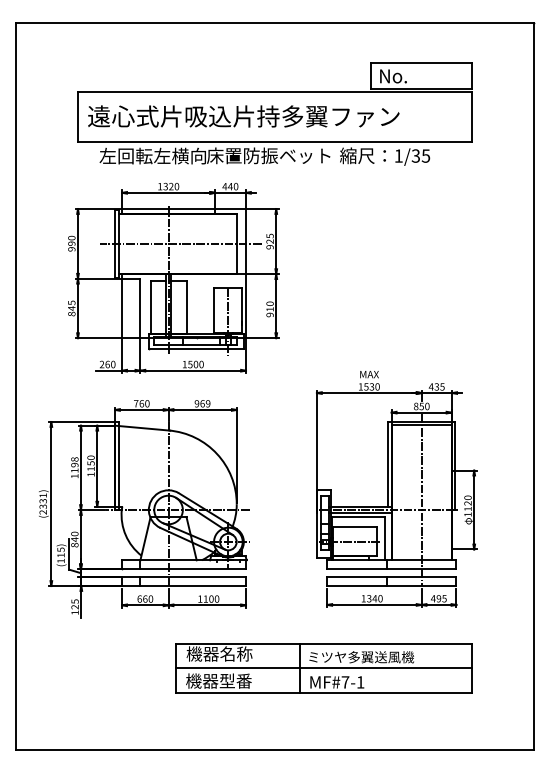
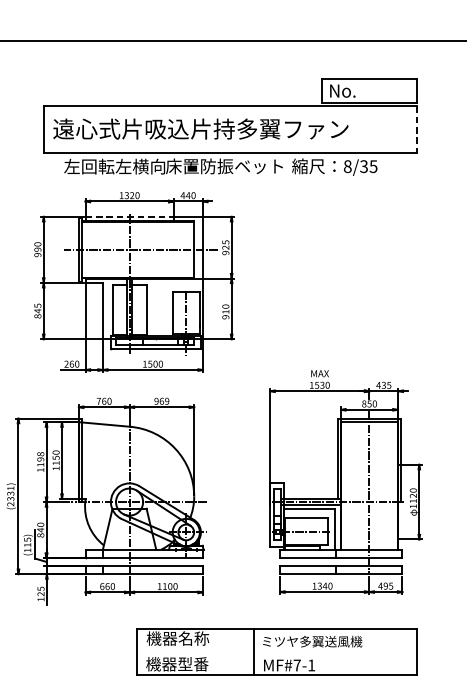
line: (472, 116) -> (417, 129), solid -> dashed
text: (398, 155) -> (347, 166), 1/35 -> 8/35
line: (169, 209) -> (130, 217), solid -> dashed
line: (324, 668) -> (277, 652), removed

